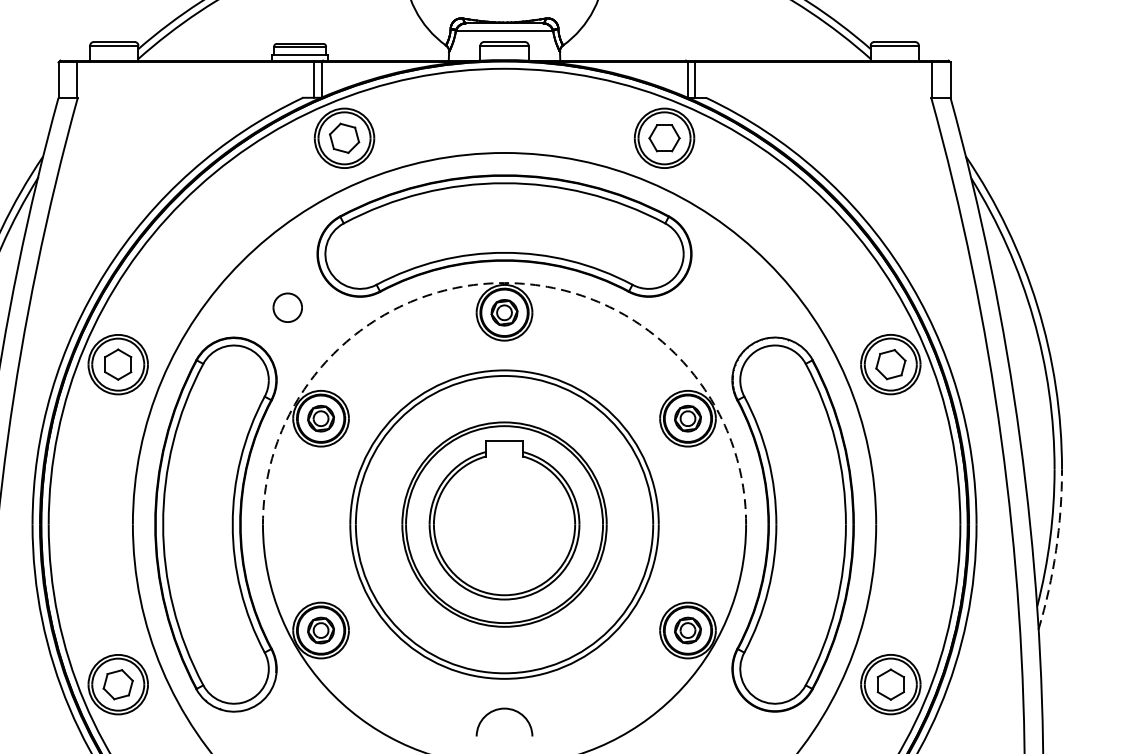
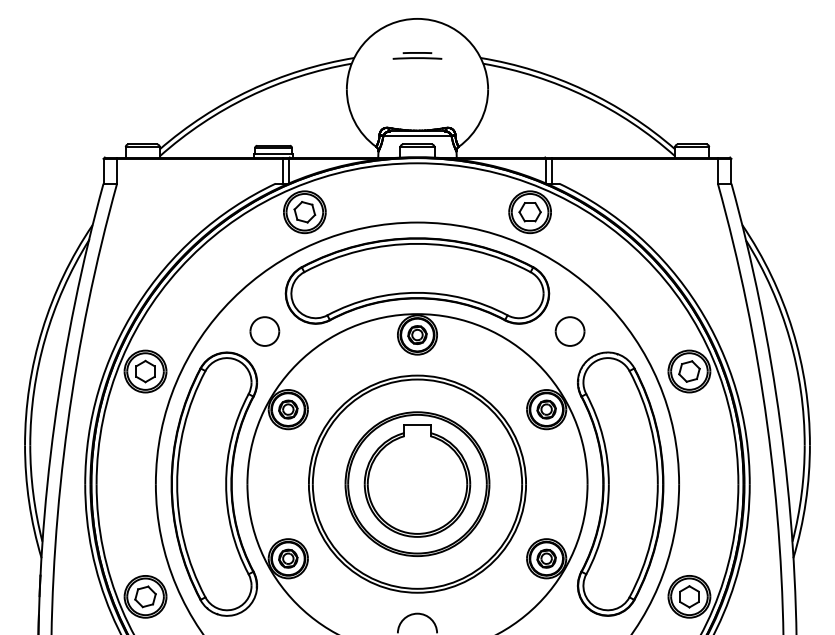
arc: (504, 283) -> (417, 314), dashed -> solid
part: (287, 307) -> (264, 331), size x1.43
part: (720, 307) -> (569, 331), added
arc: (1055, 550) -> (805, 502), dashed -> solid

